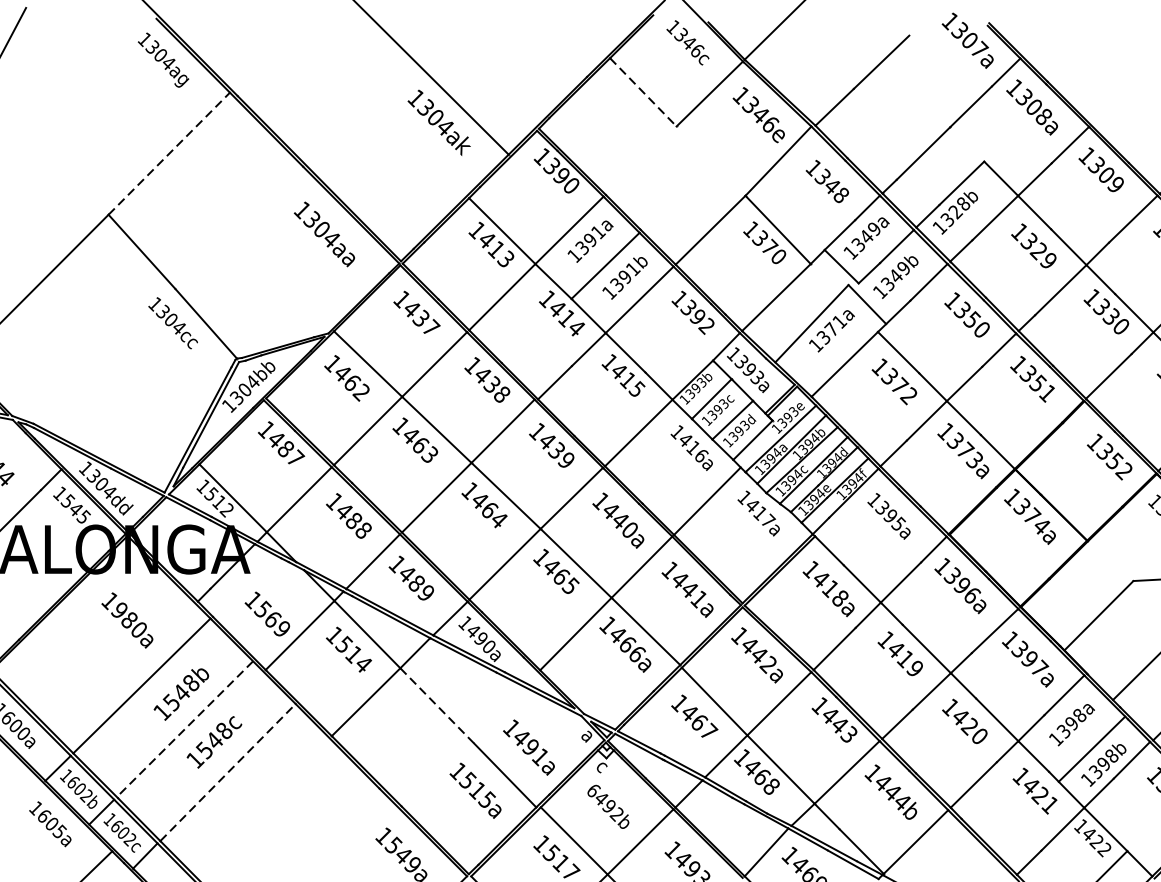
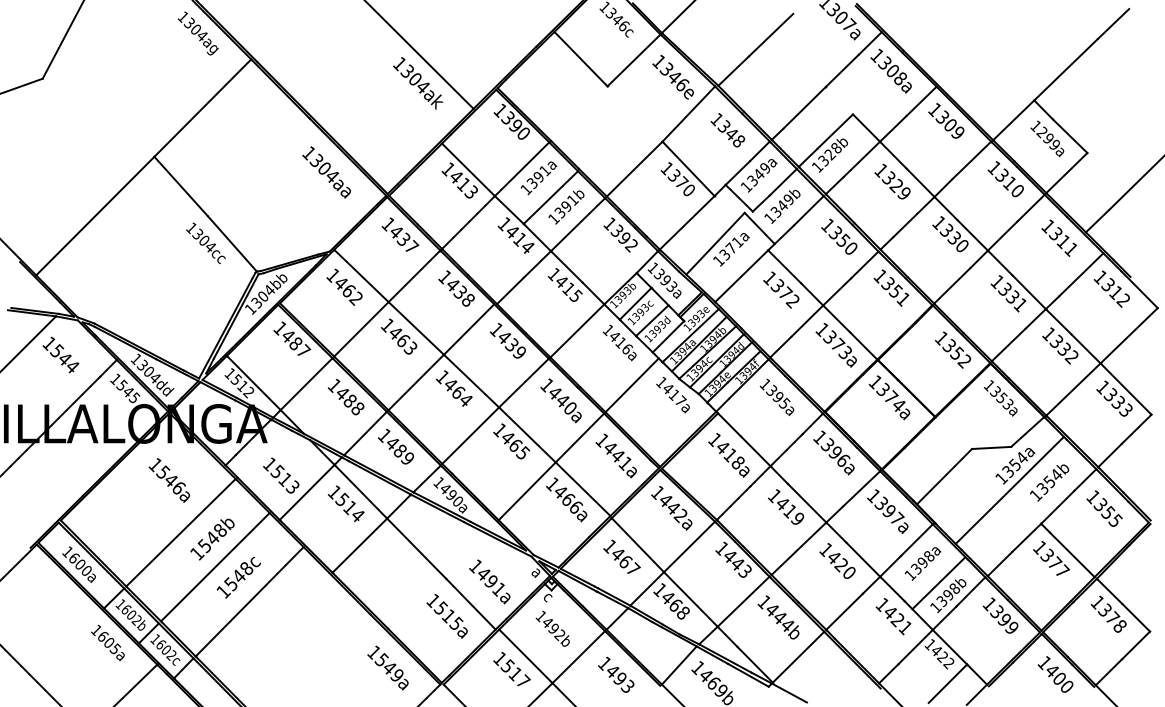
line: (643, 92) -> (581, 59), dashed -> solid
line: (168, 154) -> (202, 108), dashed -> solid
text: (128, 619) -> (170, 479), 1980a -> 1546a
text: (276, 624) -> (288, 483), 1569 -> 1513
line: (438, 706) -> (417, 549), dashed -> solid
line: (185, 729) -> (215, 567), dashed -> solid
line: (227, 772) -> (249, 601), dashed -> solid
text: (593, 790) -> (541, 616), 6492b -> 1492b

